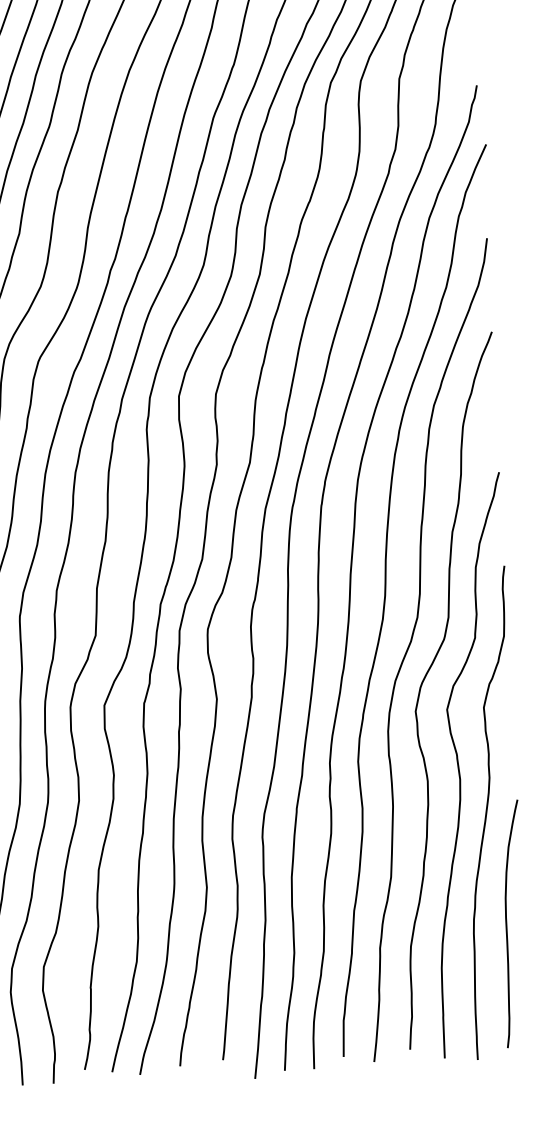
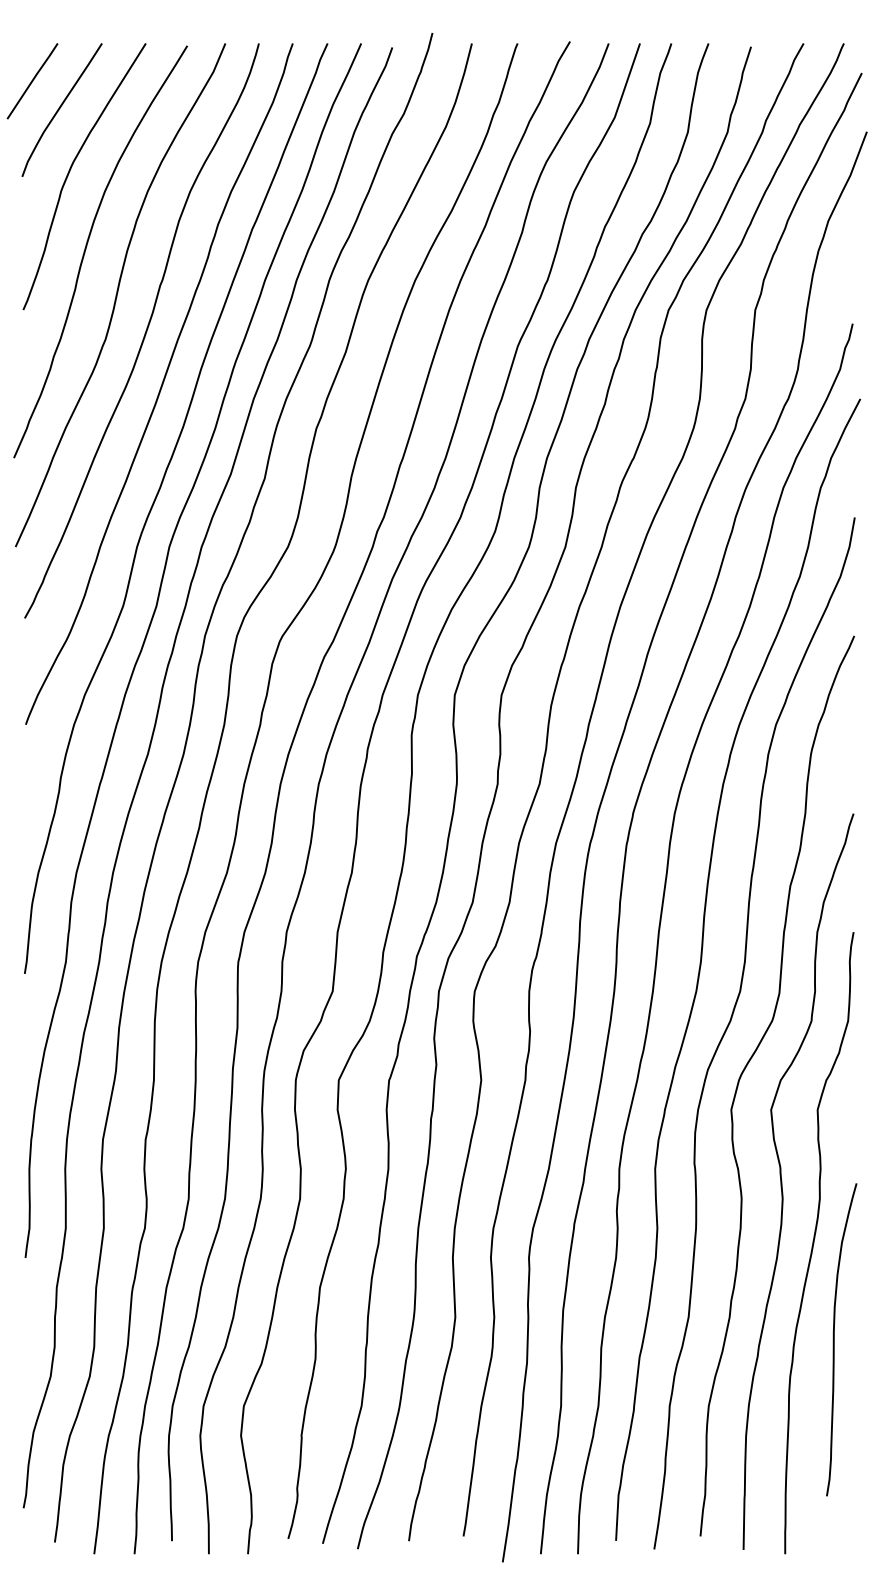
curve: (506, 923) -> (834, 1339), moved

